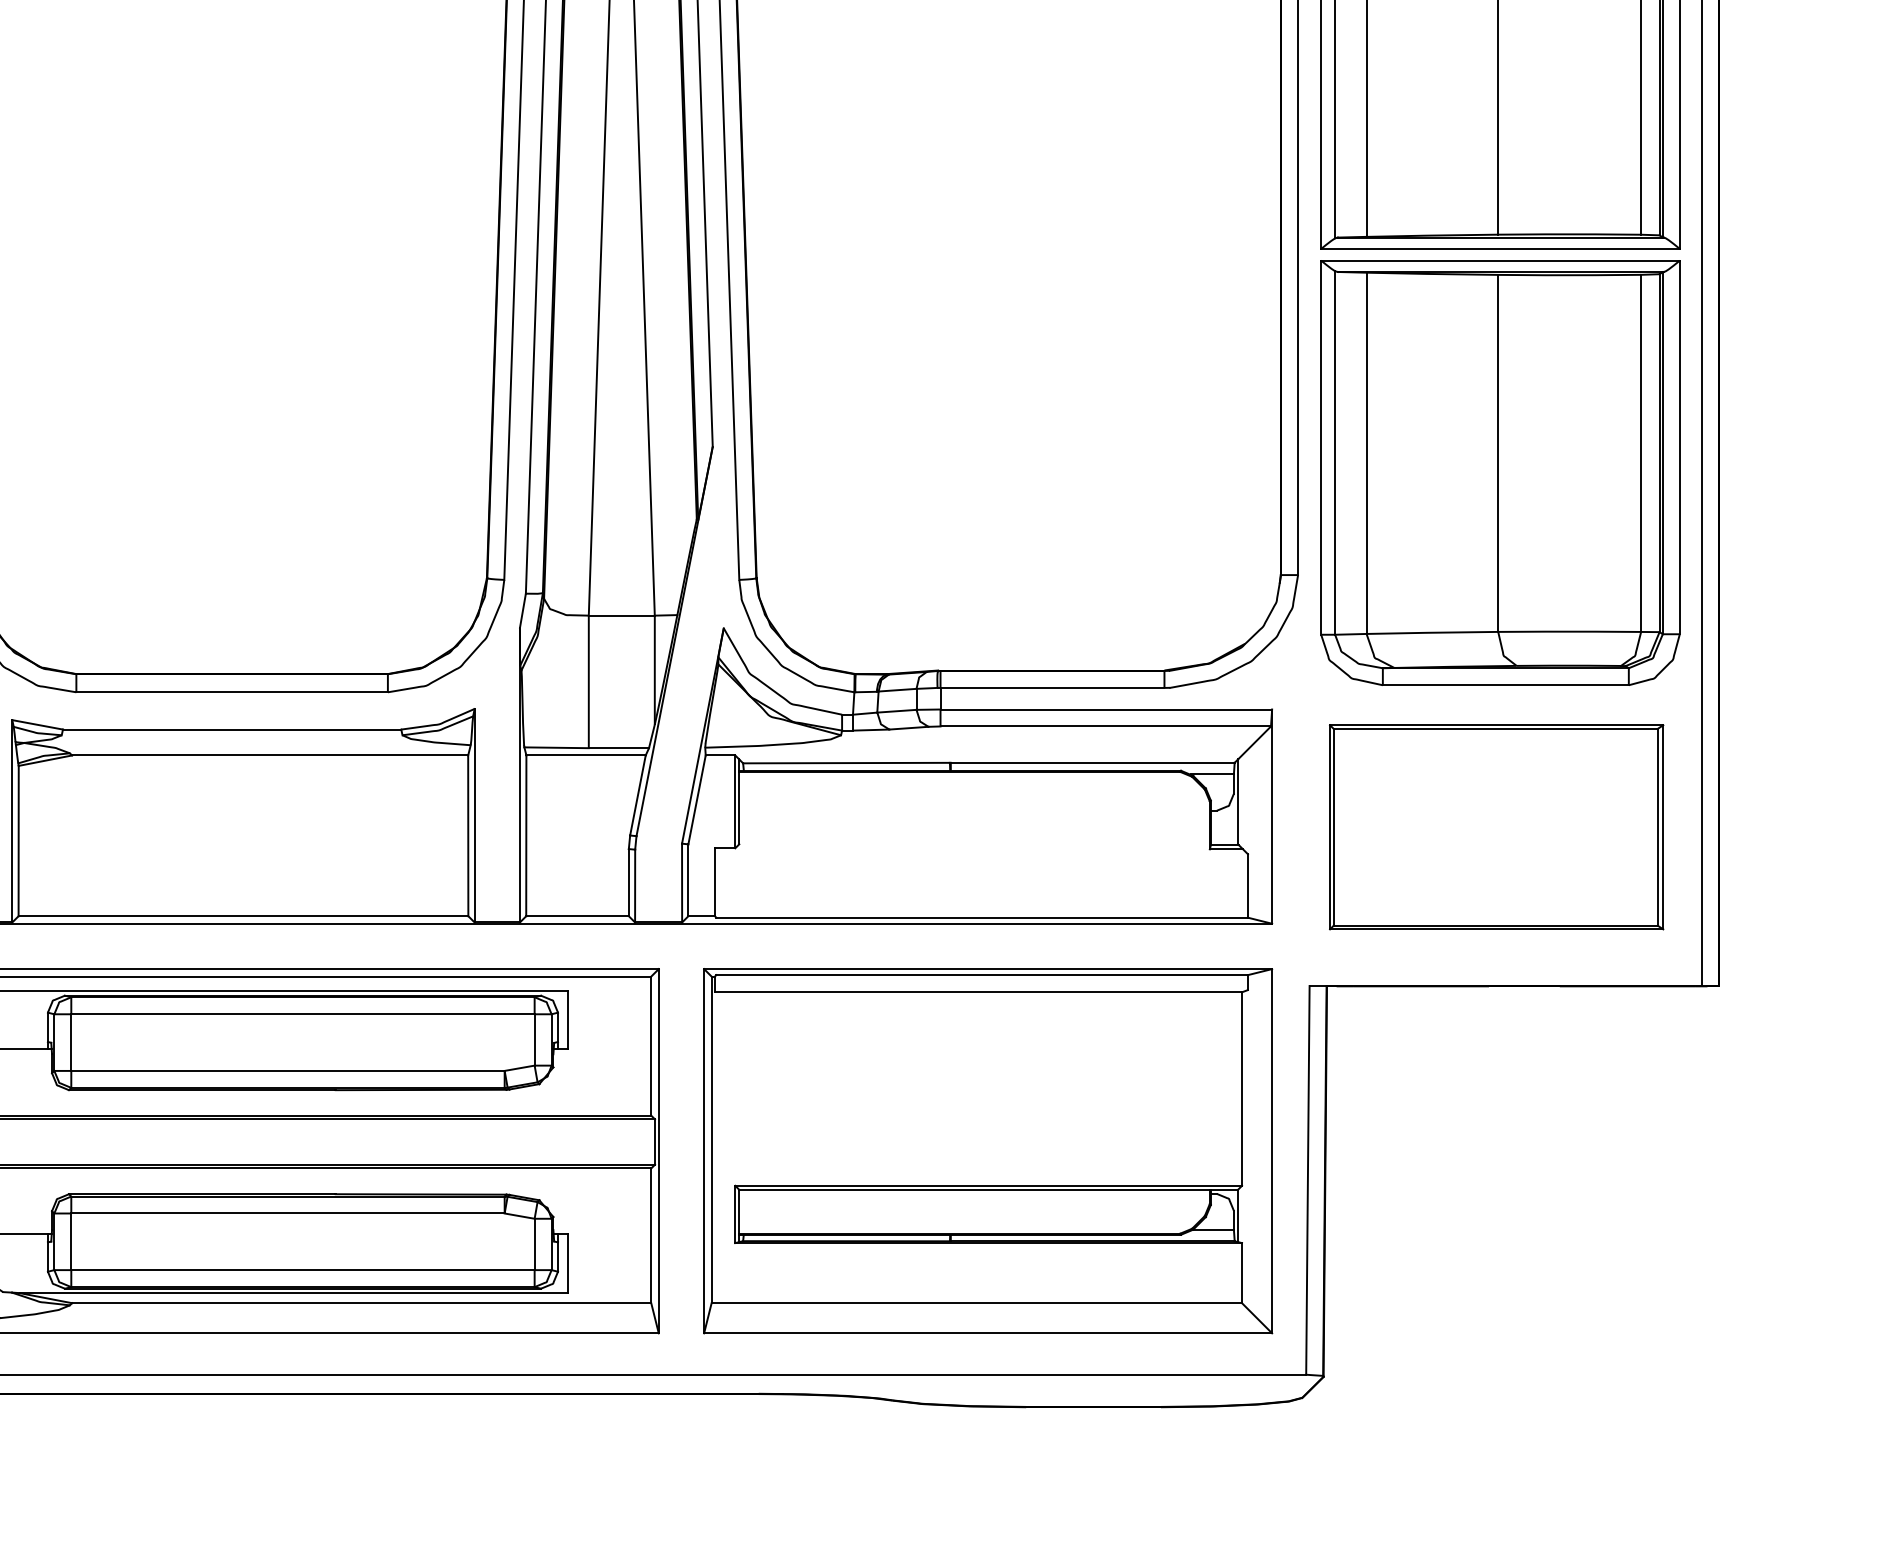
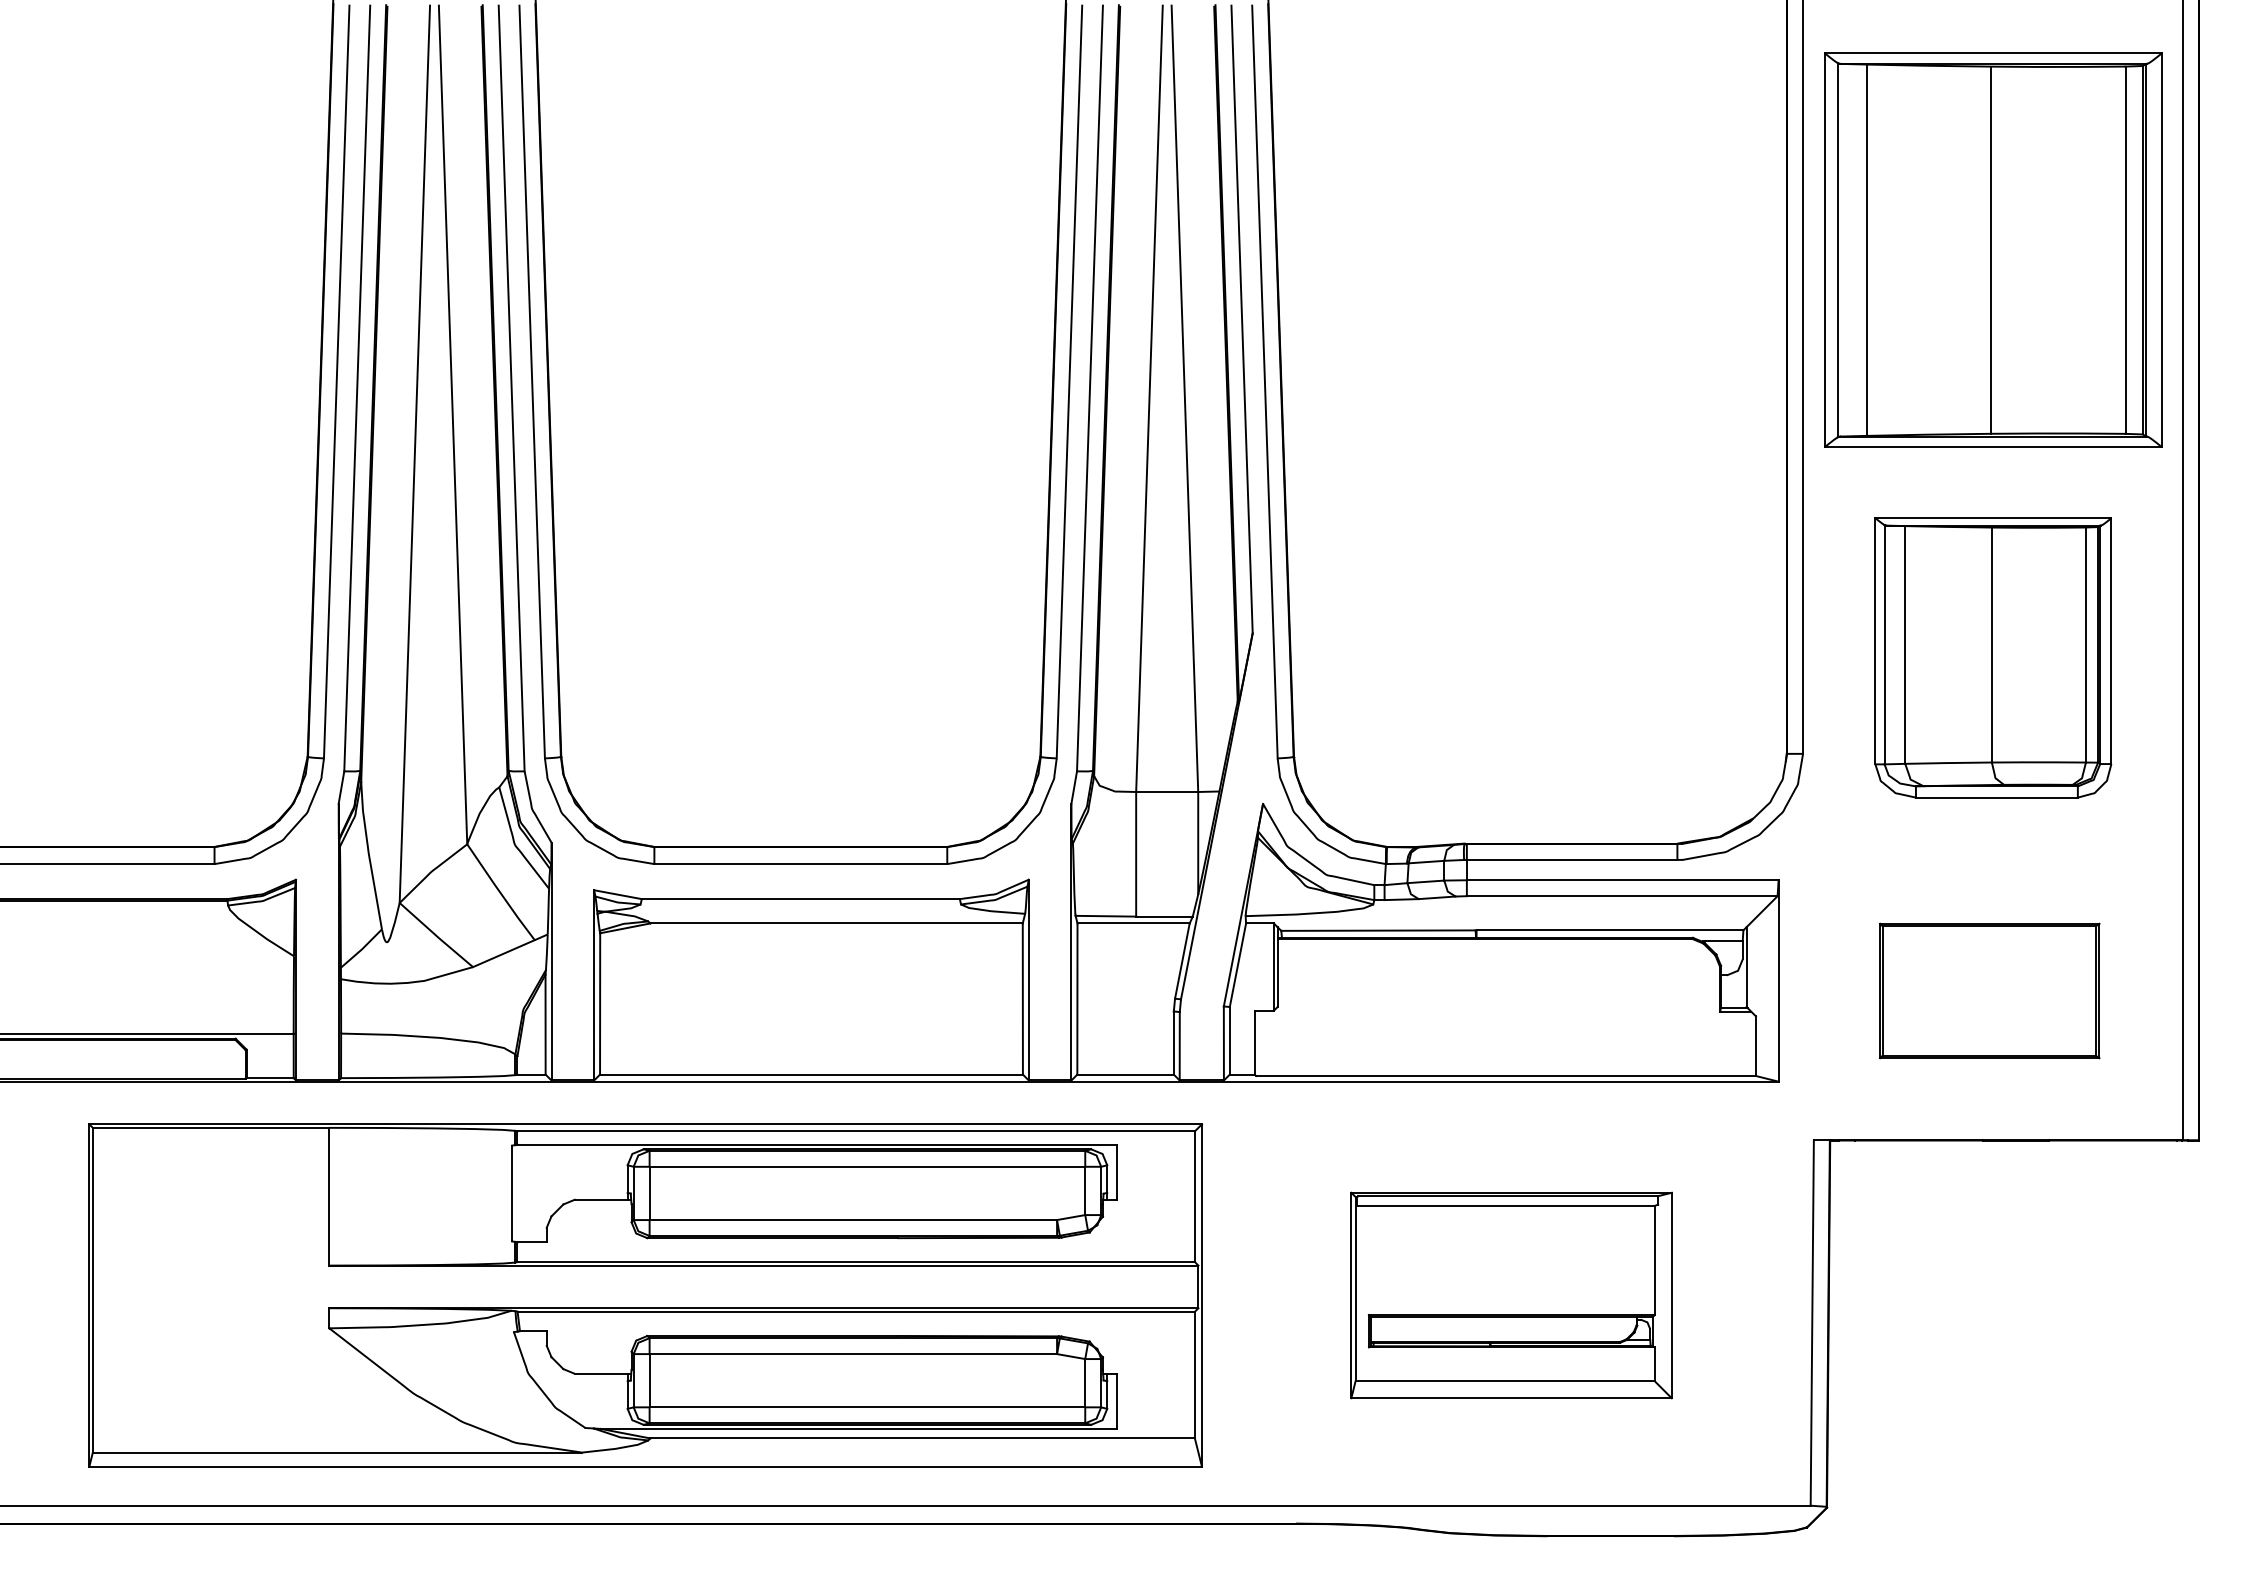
part: (1500, 472) -> (1993, 657), size x0.7
part: (1496, 826) -> (1989, 990), size x0.7
part: (988, 1151) -> (1511, 1295), size x0.6

